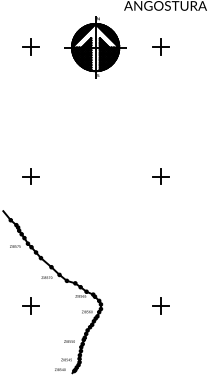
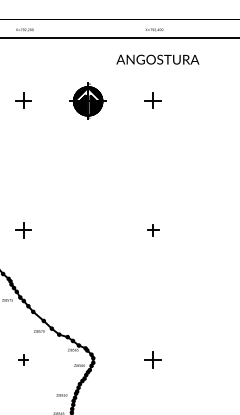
part: (96, 47) -> (88, 101), size x0.6
part: (160, 176) -> (152, 230), size x0.7
part: (31, 305) -> (23, 359), size x0.6

